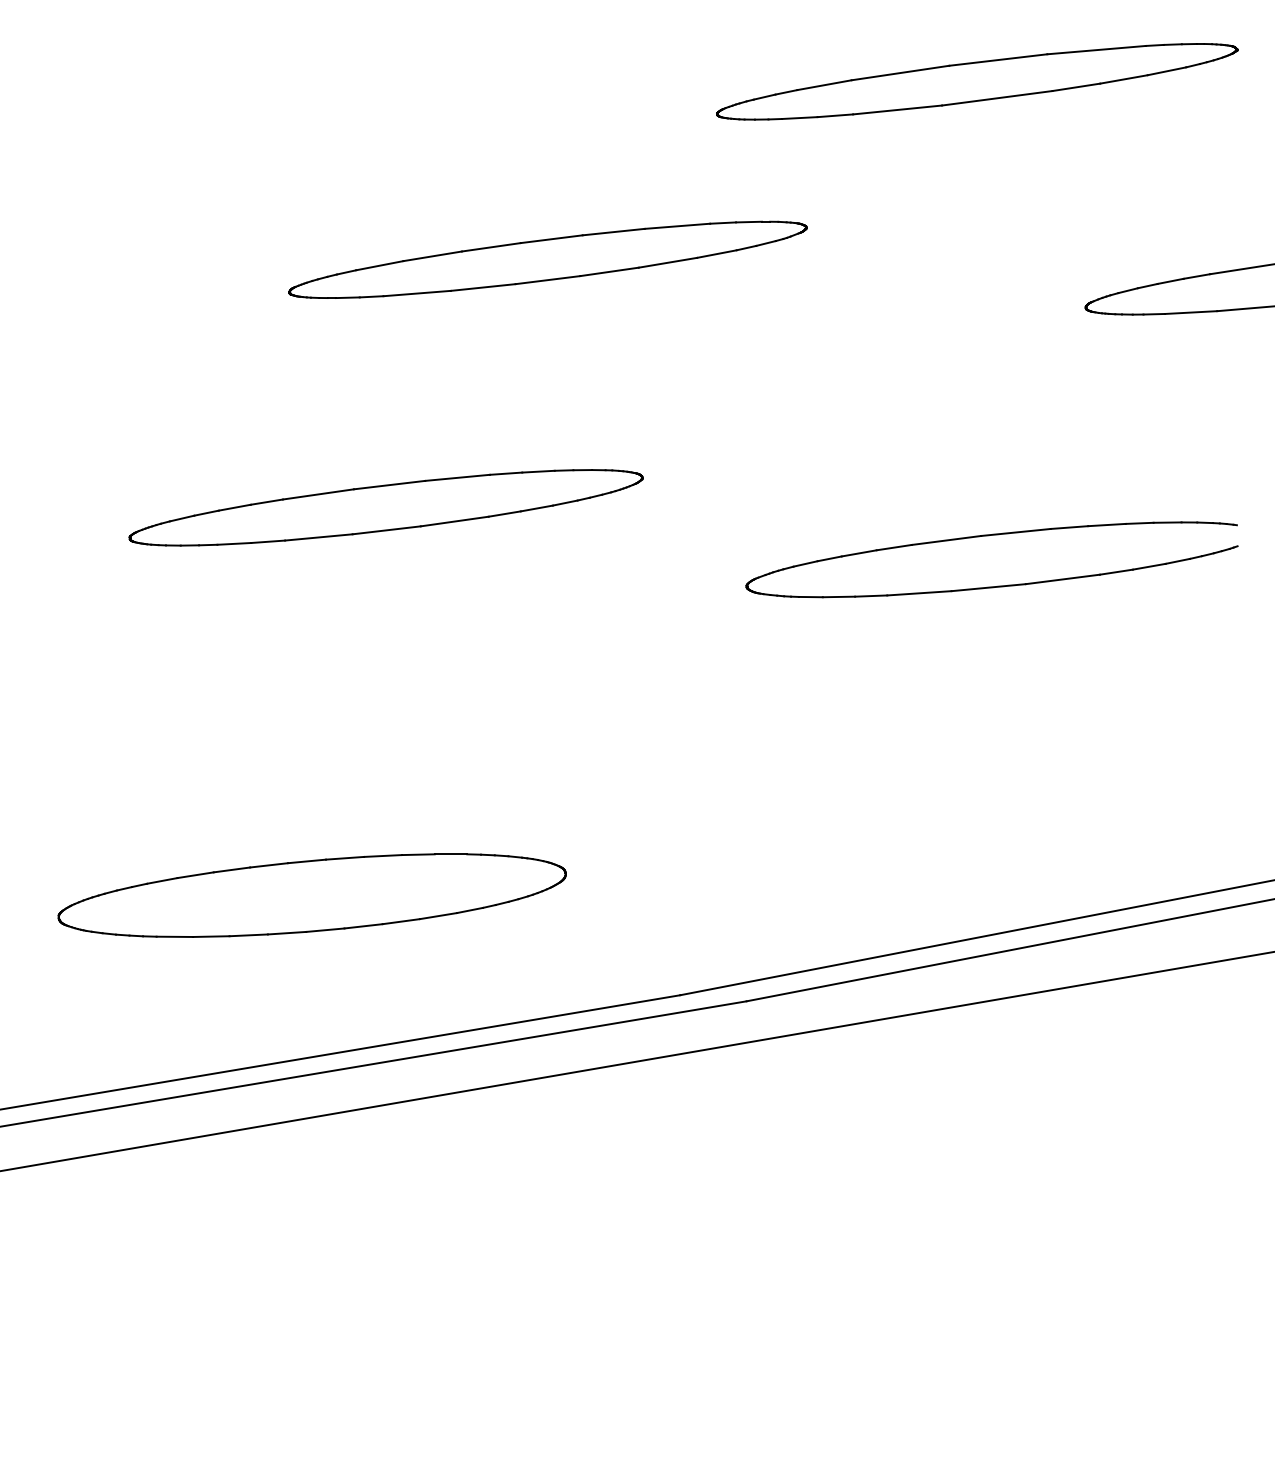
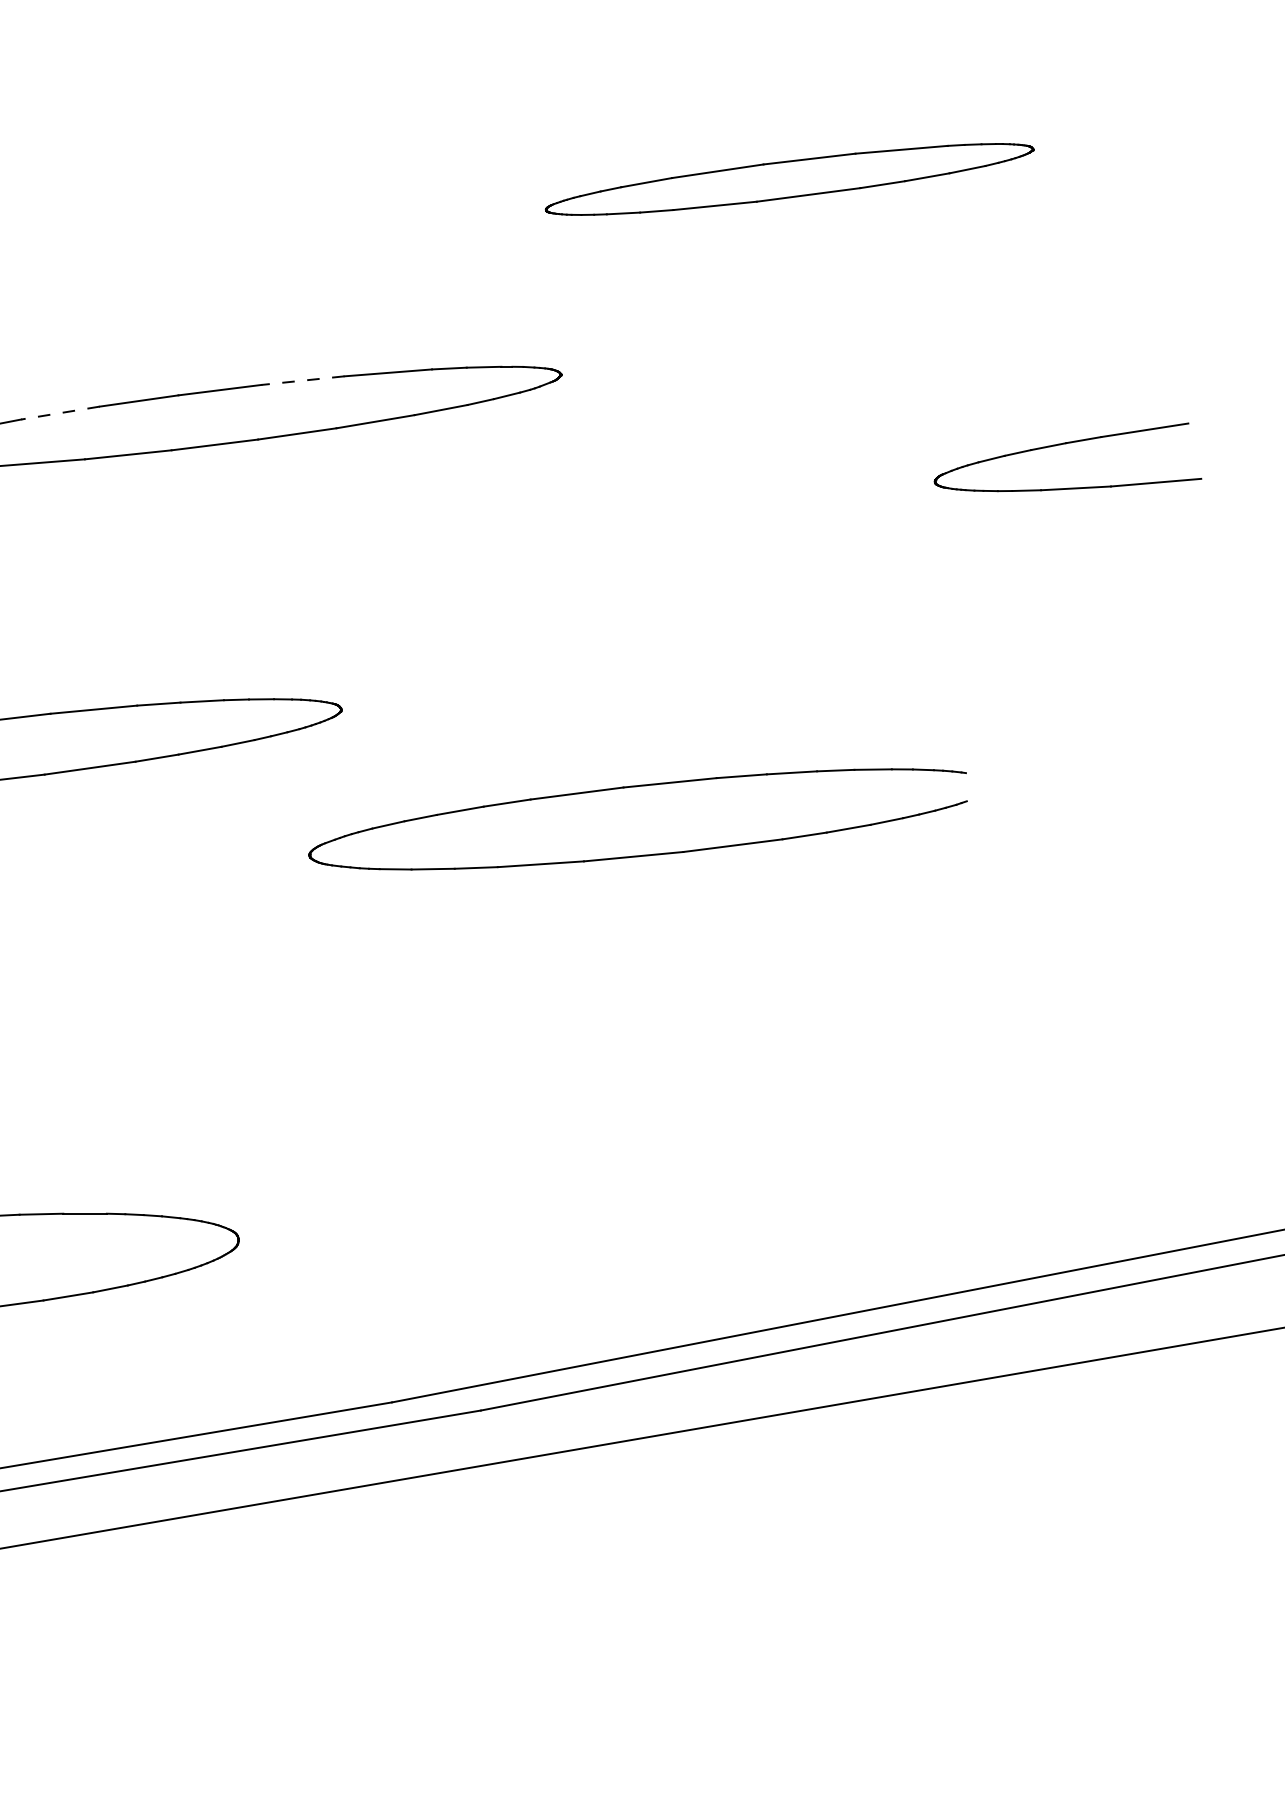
part: (977, 81) -> (790, 179), size x0.7
line: (613, 232) -> (302, 381), solid -> dashed
line: (432, 256) -> (60, 413), solid -> dashed
part: (988, 536) -> (633, 788), moved

